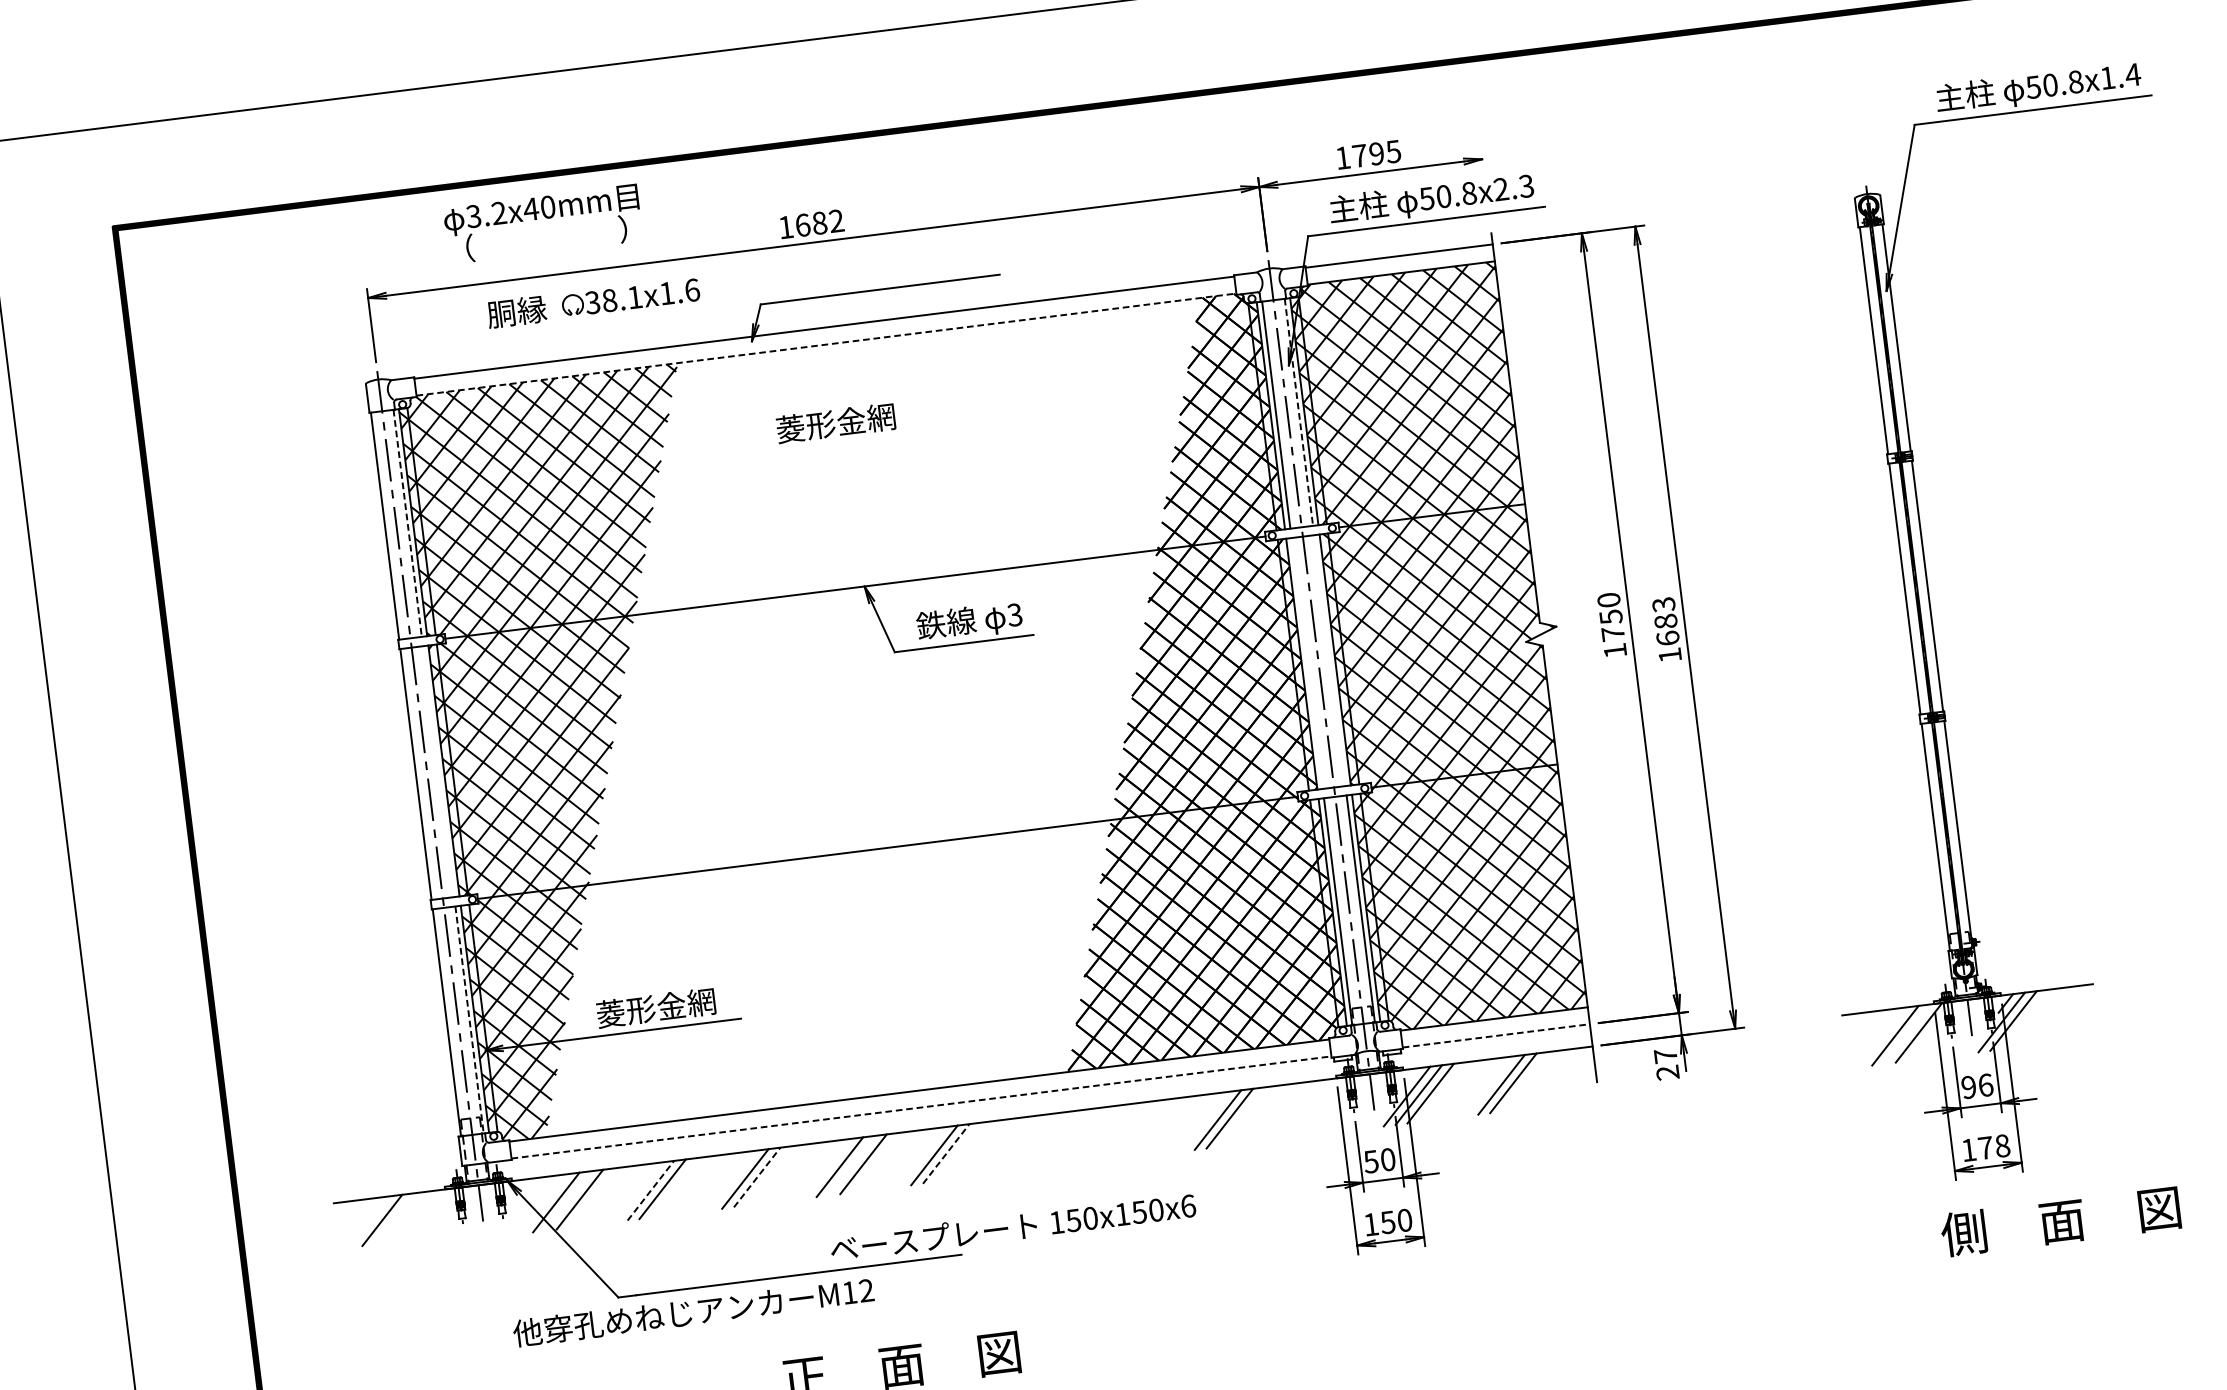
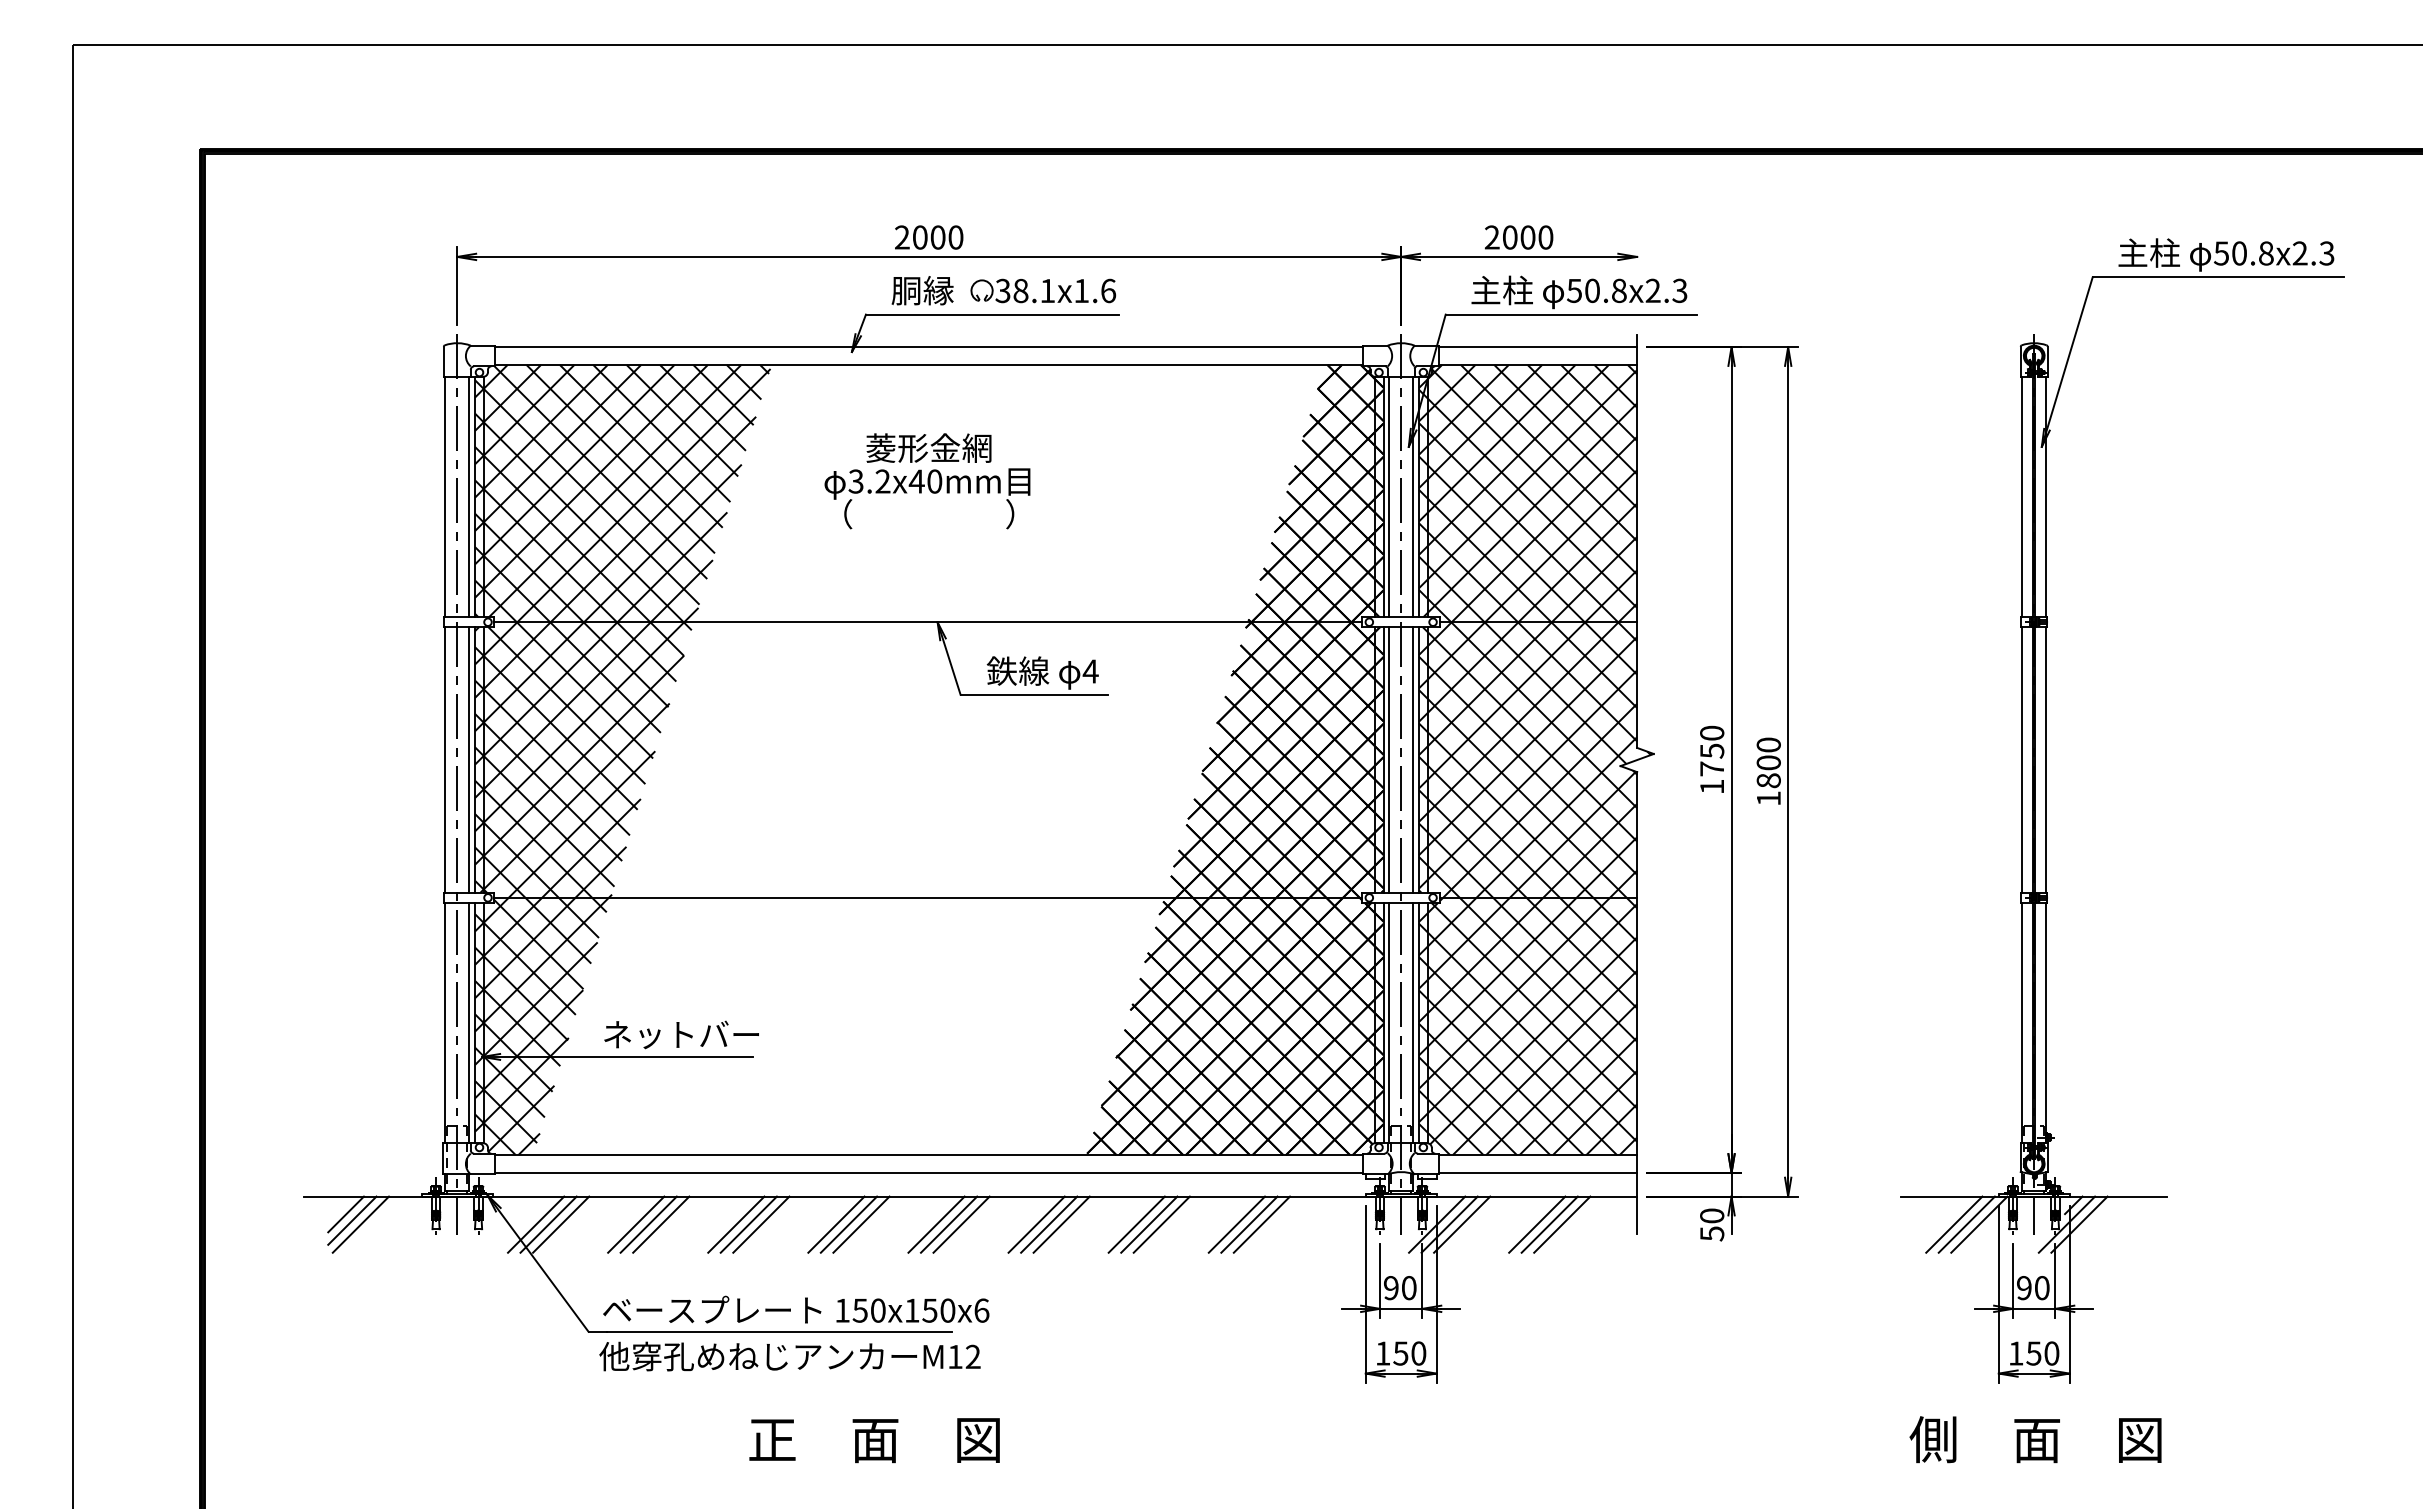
text: (2120, 76) -> (2313, 253), 50.8x1.4 -> 50.8x2.3
text: (1367, 154) -> (1518, 237), 1795 -> 2000
text: (543, 224) -> (927, 498), moved
text: (811, 224) -> (929, 237), 1682 -> 2000
part: (593, 302) -> (1003, 290), moved
line: (826, 345) -> (929, 365), dashed -> solid
line: (1299, 412) -> (1413, 497), dashed -> solid
line: (407, 523) -> (469, 497), dashed -> solid
text: (1014, 615) -> (1090, 671), 3 -> 4
text: (1665, 621) -> (1768, 762), 1683 -> 1800
line: (1330, 660) -> (1413, 759), added
line: (1307, 662) -> (1389, 759), added
line: (438, 771) -> (469, 759), added
text: (670, 1005) -> (680, 1034), 菱形金網 -> ネットバー
line: (469, 1020) -> (469, 1023), dashed -> solid
line: (1906, 1034) -> (1966, 1224), added
line: (1496, 1035) -> (1538, 1172), dashed -> solid
text: (1667, 1064) -> (1712, 1224), 27 -> 50
line: (1525, 1081) -> (1562, 1224), added
text: (1986, 1085) -> (2042, 1288), 96 -> 90
line: (921, 1107) -> (929, 1172), dashed -> solid
line: (1241, 1117) -> (1261, 1224), added
line: (1146, 1128) -> (1161, 1224), added
line: (1135, 1130) -> (1149, 1224), added
line: (1123, 1131) -> (1136, 1224), added
line: (1052, 1140) -> (1061, 1224), added
line: (1041, 1141) -> (1049, 1224), added
line: (1028, 1143) -> (1036, 1224), added
text: (1993, 1147) -> (2042, 1353), 178 -> 150
line: (957, 1152) -> (961, 1224), added
line: (946, 1153) -> (949, 1224), dashed -> solid
text: (1370, 1162) -> (1390, 1288), 50 -> 90
line: (851, 1165) -> (848, 1224), added
line: (769, 1175) -> (761, 1224), added
line: (756, 1177) -> (748, 1224), dashed -> solid
line: (674, 1187) -> (661, 1224), added
line: (651, 1190) -> (636, 1224), dashed -> solid
line: (568, 1200) -> (548, 1224), added
line: (375, 1215) -> (345, 1214), added
text: (2060, 1221) -> (2035, 1439), moved
line: (390, 1223) -> (360, 1224), added
text: (1013, 1226) -> (796, 1309), moved
text: (693, 1311) -> (789, 1356), moved

